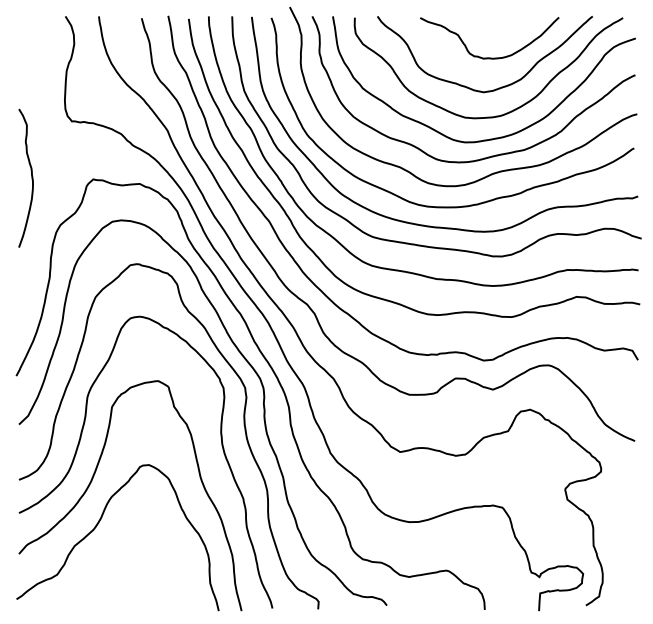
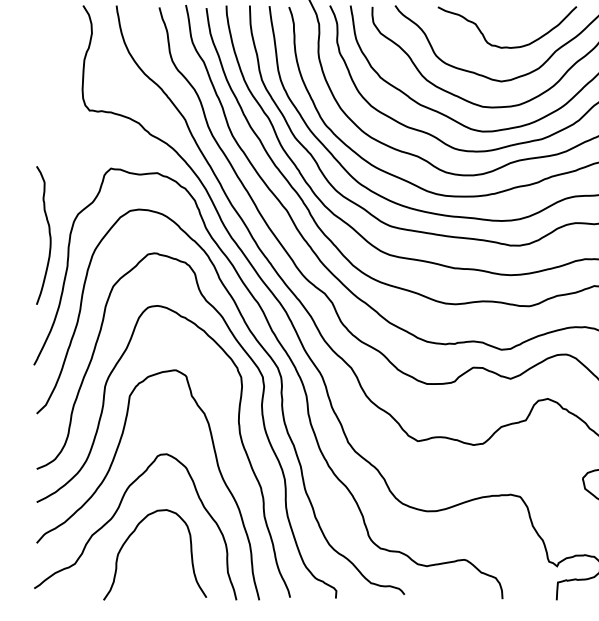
curve: (31, 177) -> (49, 234), moved
curve: (116, 543) -> (134, 532), added

